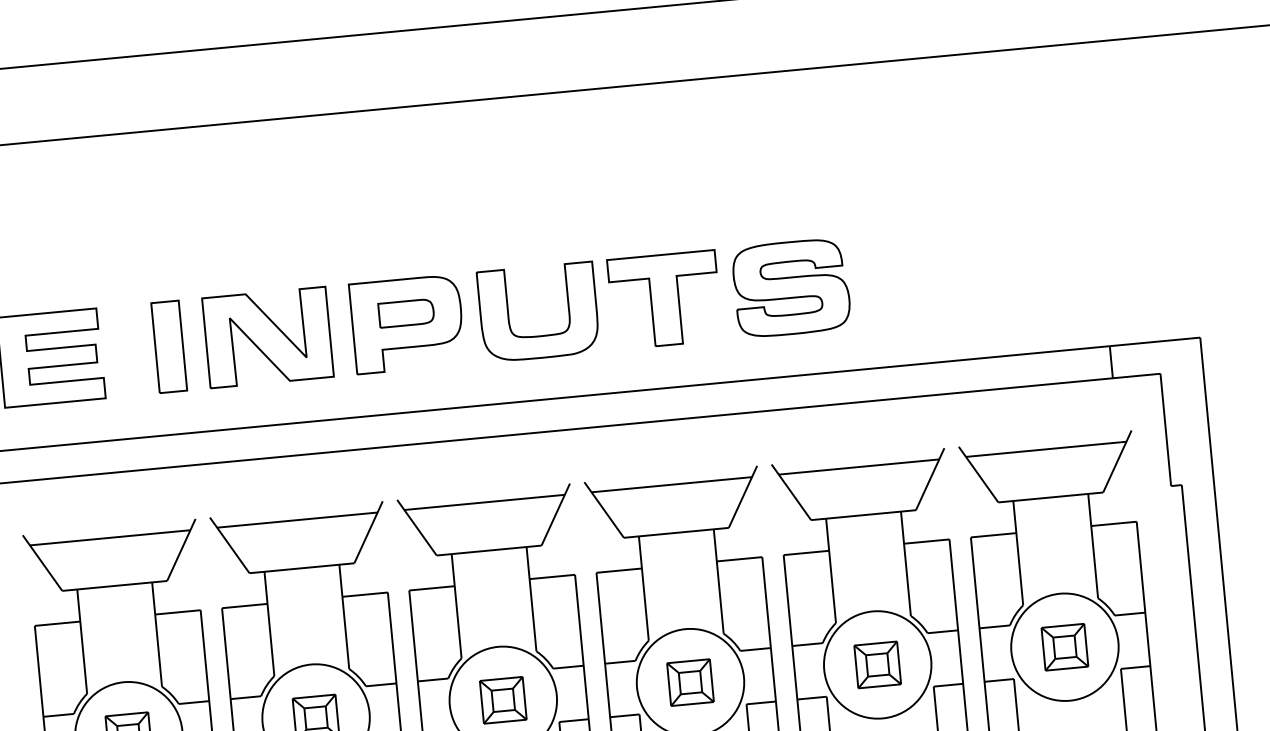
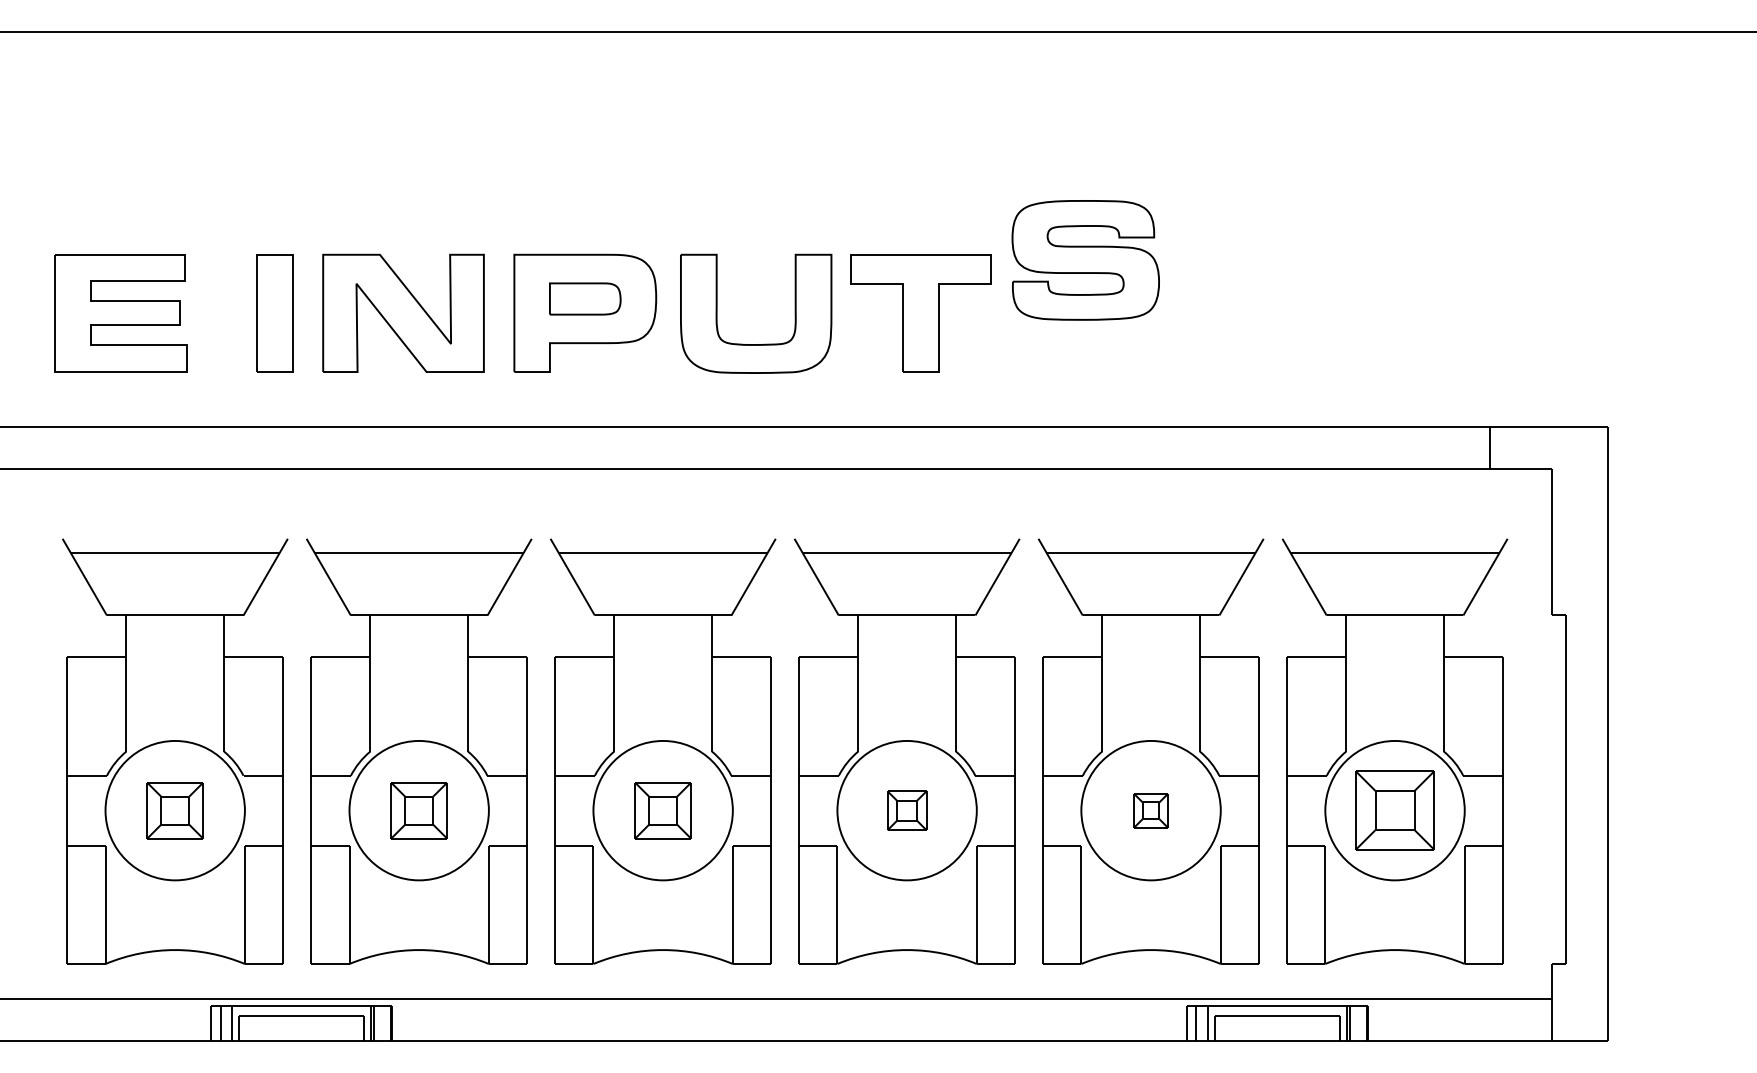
part: (791, 288) -> (1085, 260), moved
part: (1064, 647) -> (1394, 810), size x1.4
part: (877, 664) -> (1150, 810), size x0.6
part: (690, 682) -> (906, 810), size x0.7

